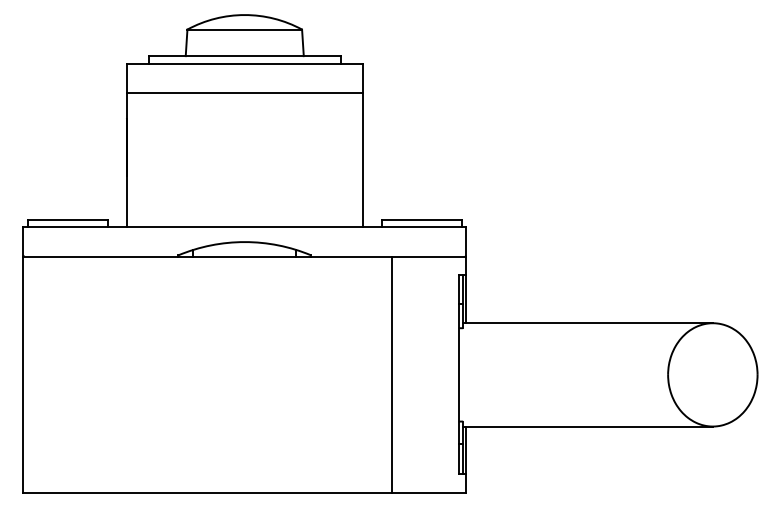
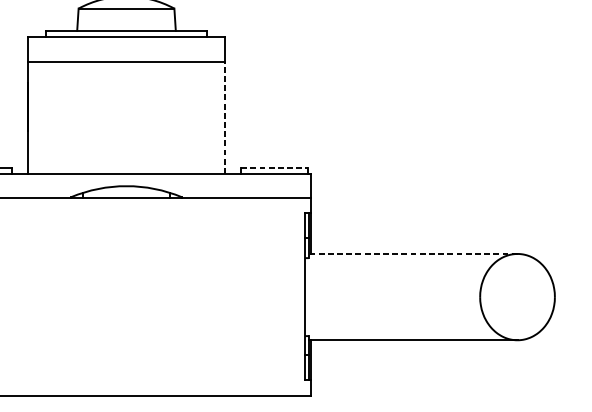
line: (362, 159) -> (224, 117), solid -> dashed
line: (421, 219) -> (274, 167), solid -> dashed
line: (588, 323) -> (413, 254), solid -> dashed
line: (392, 374) -> (249, 296), removed

